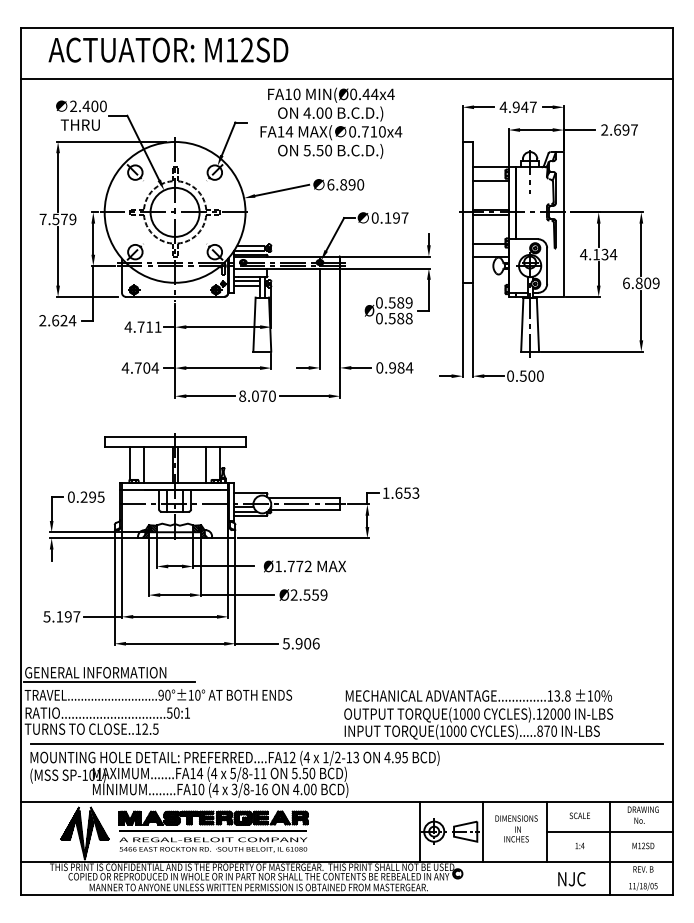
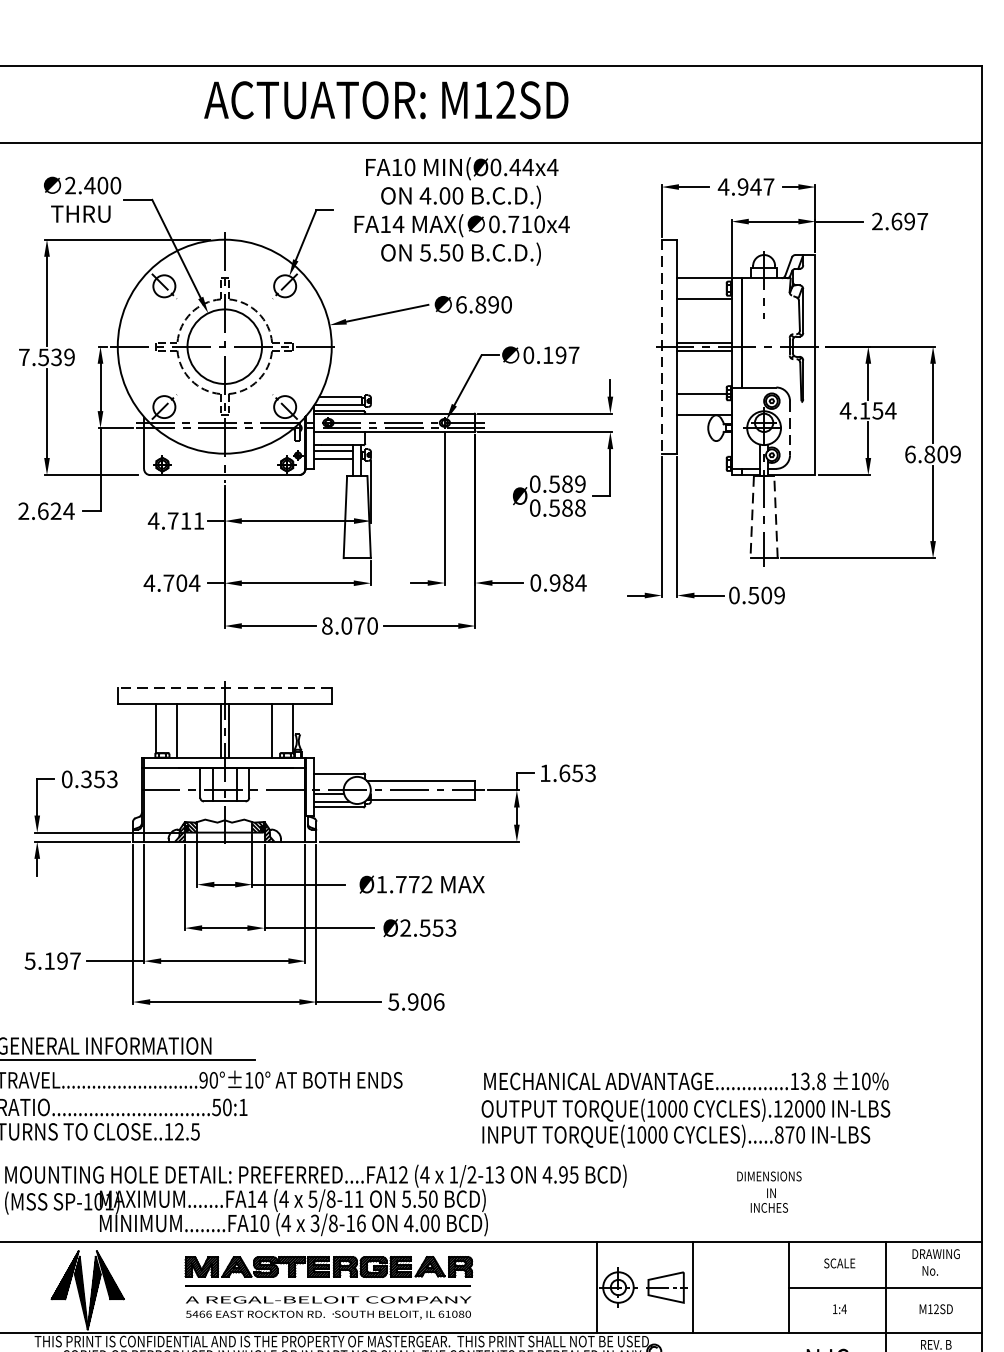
text: (168, 49) -> (386, 99), moved
line: (462, 212) -> (661, 346), solid -> dashed
text: (63, 219) -> (55, 357), 7.579 -> 7.539
text: (605, 253) -> (878, 409), 4.134 -> 4.154
line: (547, 266) -> (790, 428), solid -> dashed
line: (537, 324) -> (775, 517), solid -> dashed
line: (522, 325) -> (752, 518), solid -> dashed
text: (539, 375) -> (778, 594), 0.500 -> 0.509
line: (174, 437) -> (223, 688), solid -> dashed
text: (92, 496) -> (99, 778), 0.295 -> 0.353
text: (323, 594) -> (450, 927), Ø2.559 -> Ø2.553
line: (347, 744) -> (486, 1155), removed
text: (516, 828) -> (769, 1191), moved
part: (213, 831) -> (328, 1287), moved

